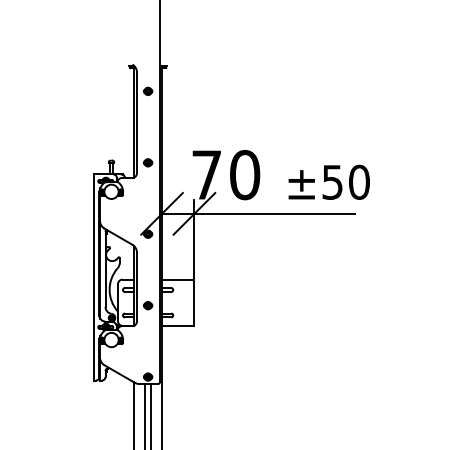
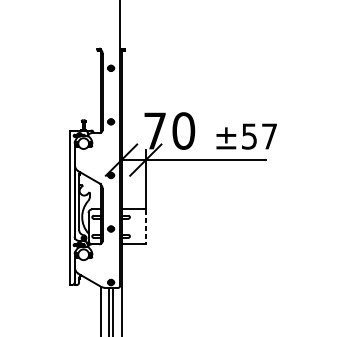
text: (359, 181) -> (269, 135), ±50 -> ±57
line: (194, 303) -> (145, 227), solid -> dashed

